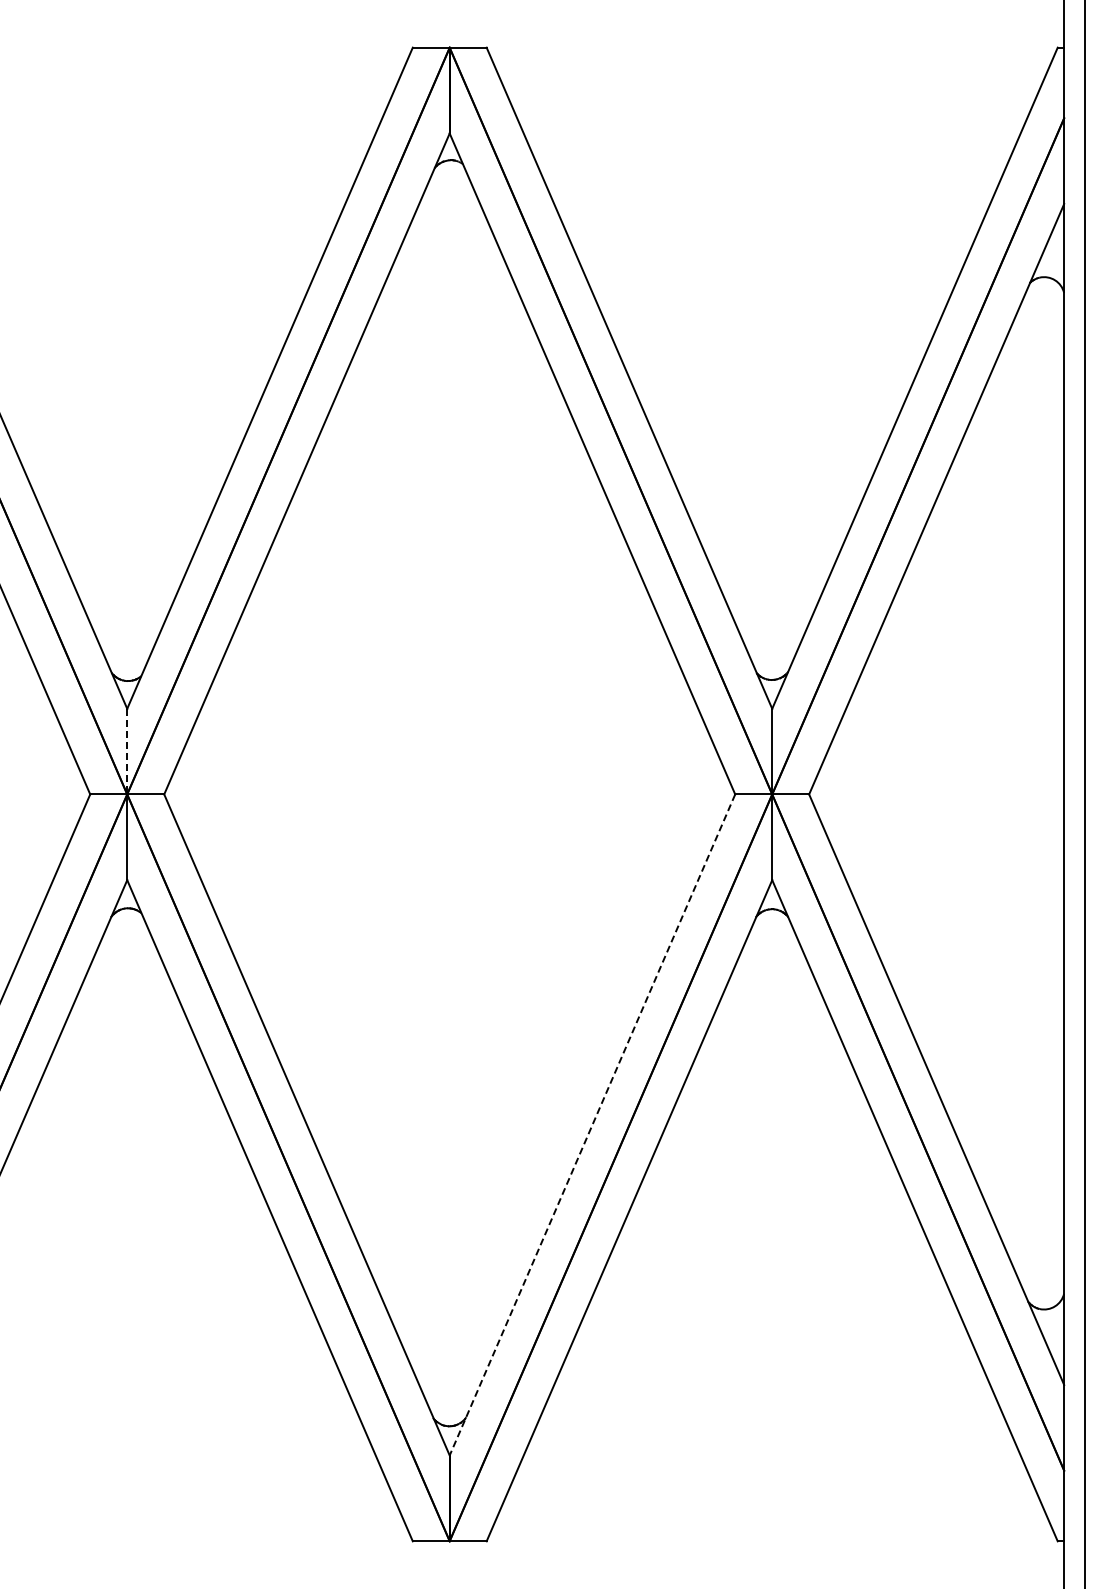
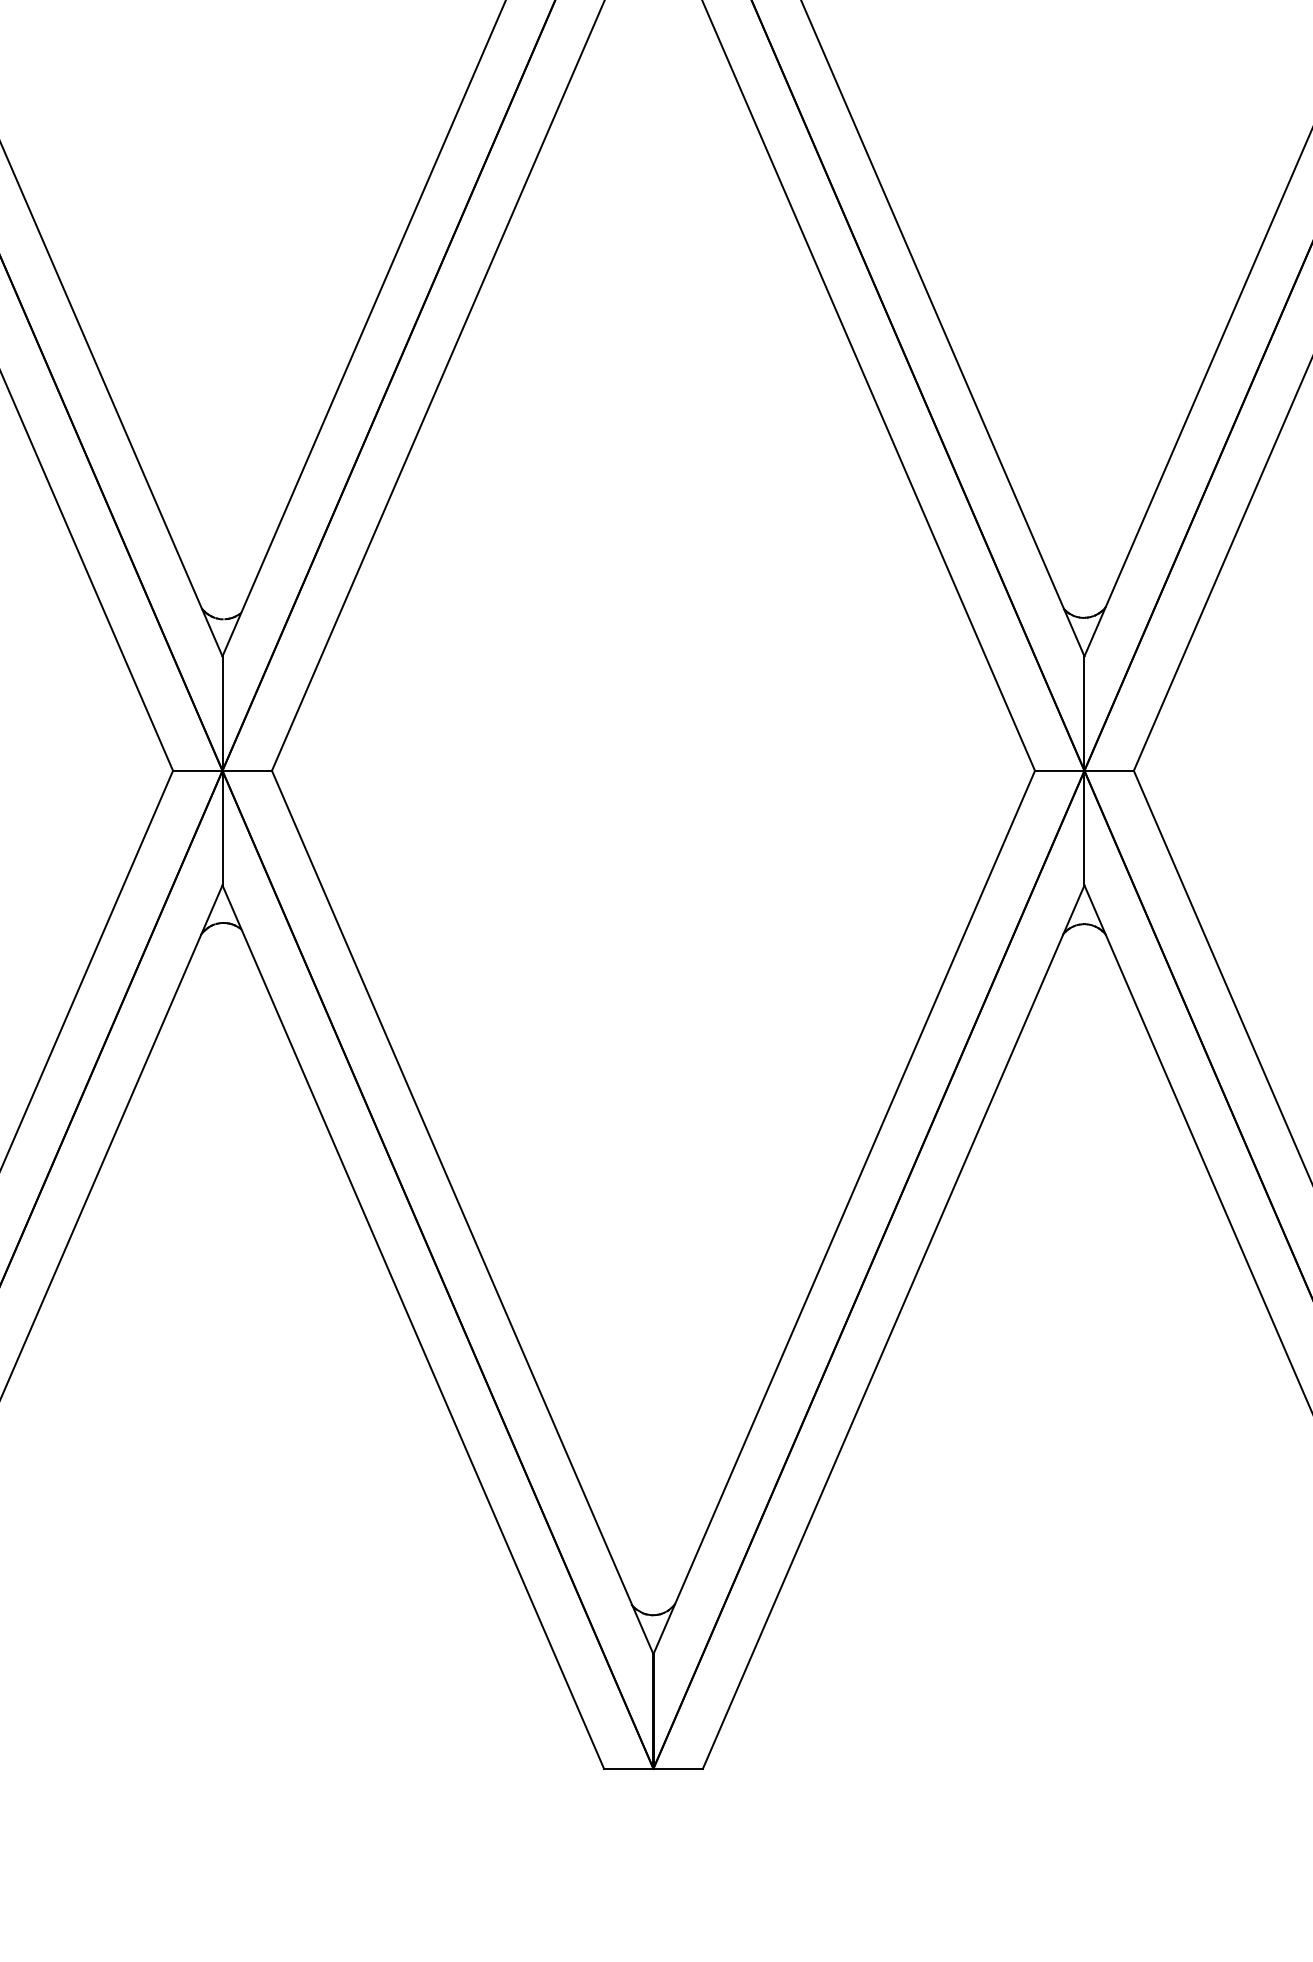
line: (127, 751) -> (222, 713), dashed -> solid
line: (592, 1125) -> (844, 1213), dashed -> solid

